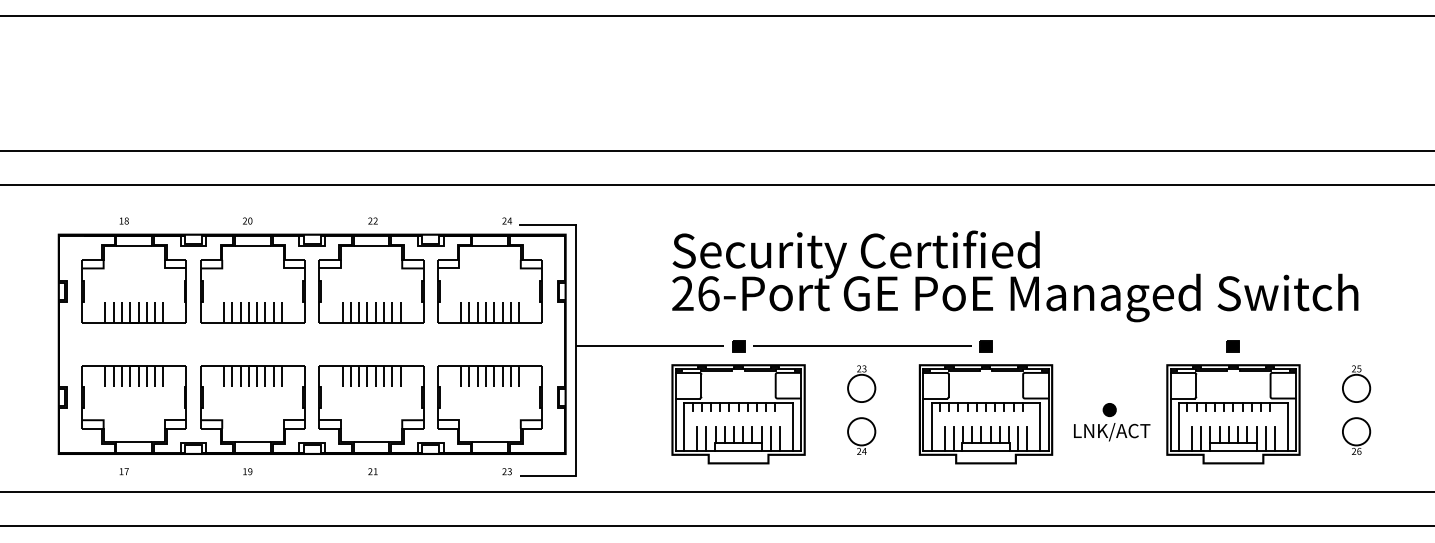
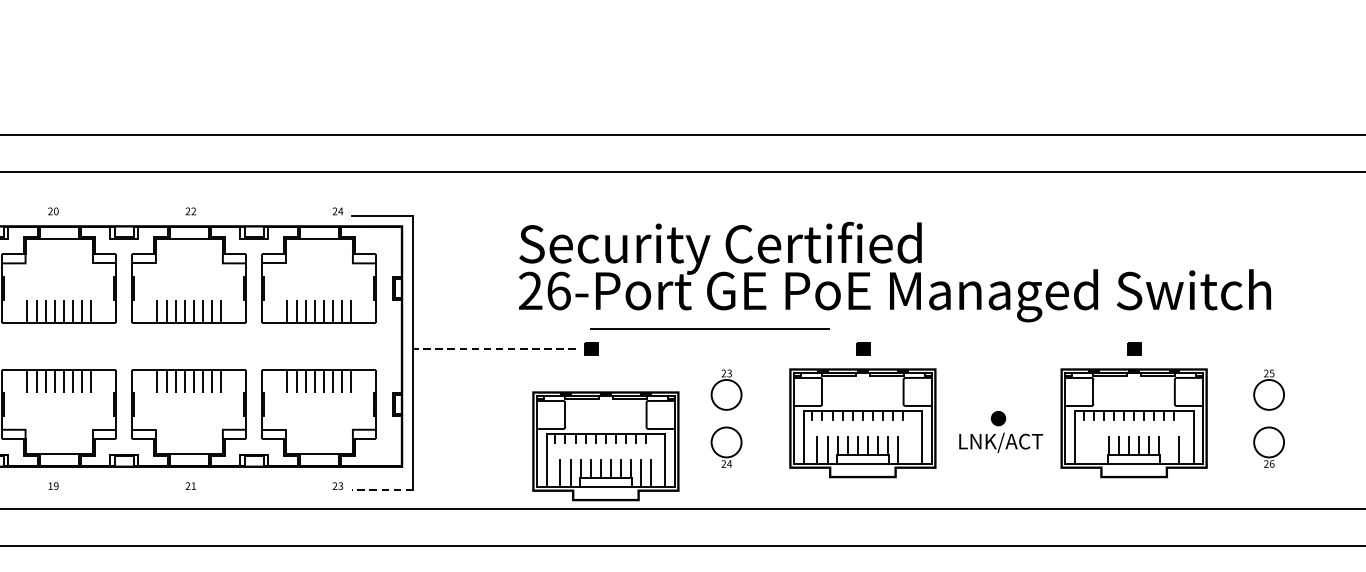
line: (862, 345) -> (709, 328), moved
line: (649, 346) -> (493, 348), solid -> dashed
part: (738, 414) -> (605, 446), moved
line: (1027, 439) -> (908, 450), removed
line: (1191, 439) -> (1088, 450), removed
line: (1201, 439) -> (1099, 450), removed
line: (1265, 439) -> (1169, 450), removed
line: (548, 475) -> (383, 490), solid -> dashed

